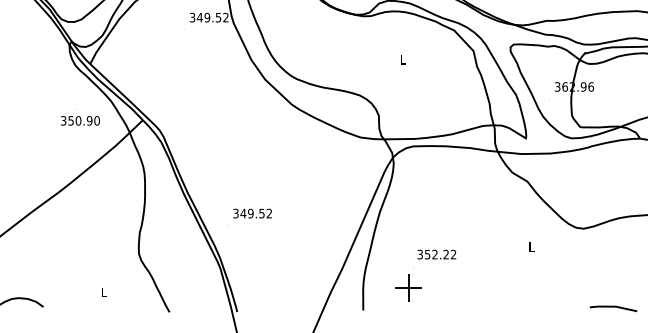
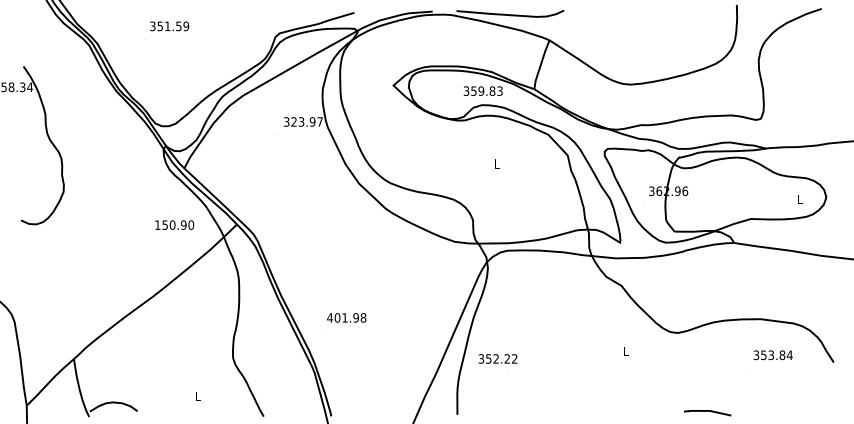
text: (212, 17) -> (306, 121), 349.52 -> 323.97
text: (63, 120) -> (157, 224), 350.90 -> 150.90
text: (252, 213) -> (346, 317), 349.52 -> 401.98
text: (436, 254) -> (497, 358), moved
part: (408, 288) -> (502, 392), removed

